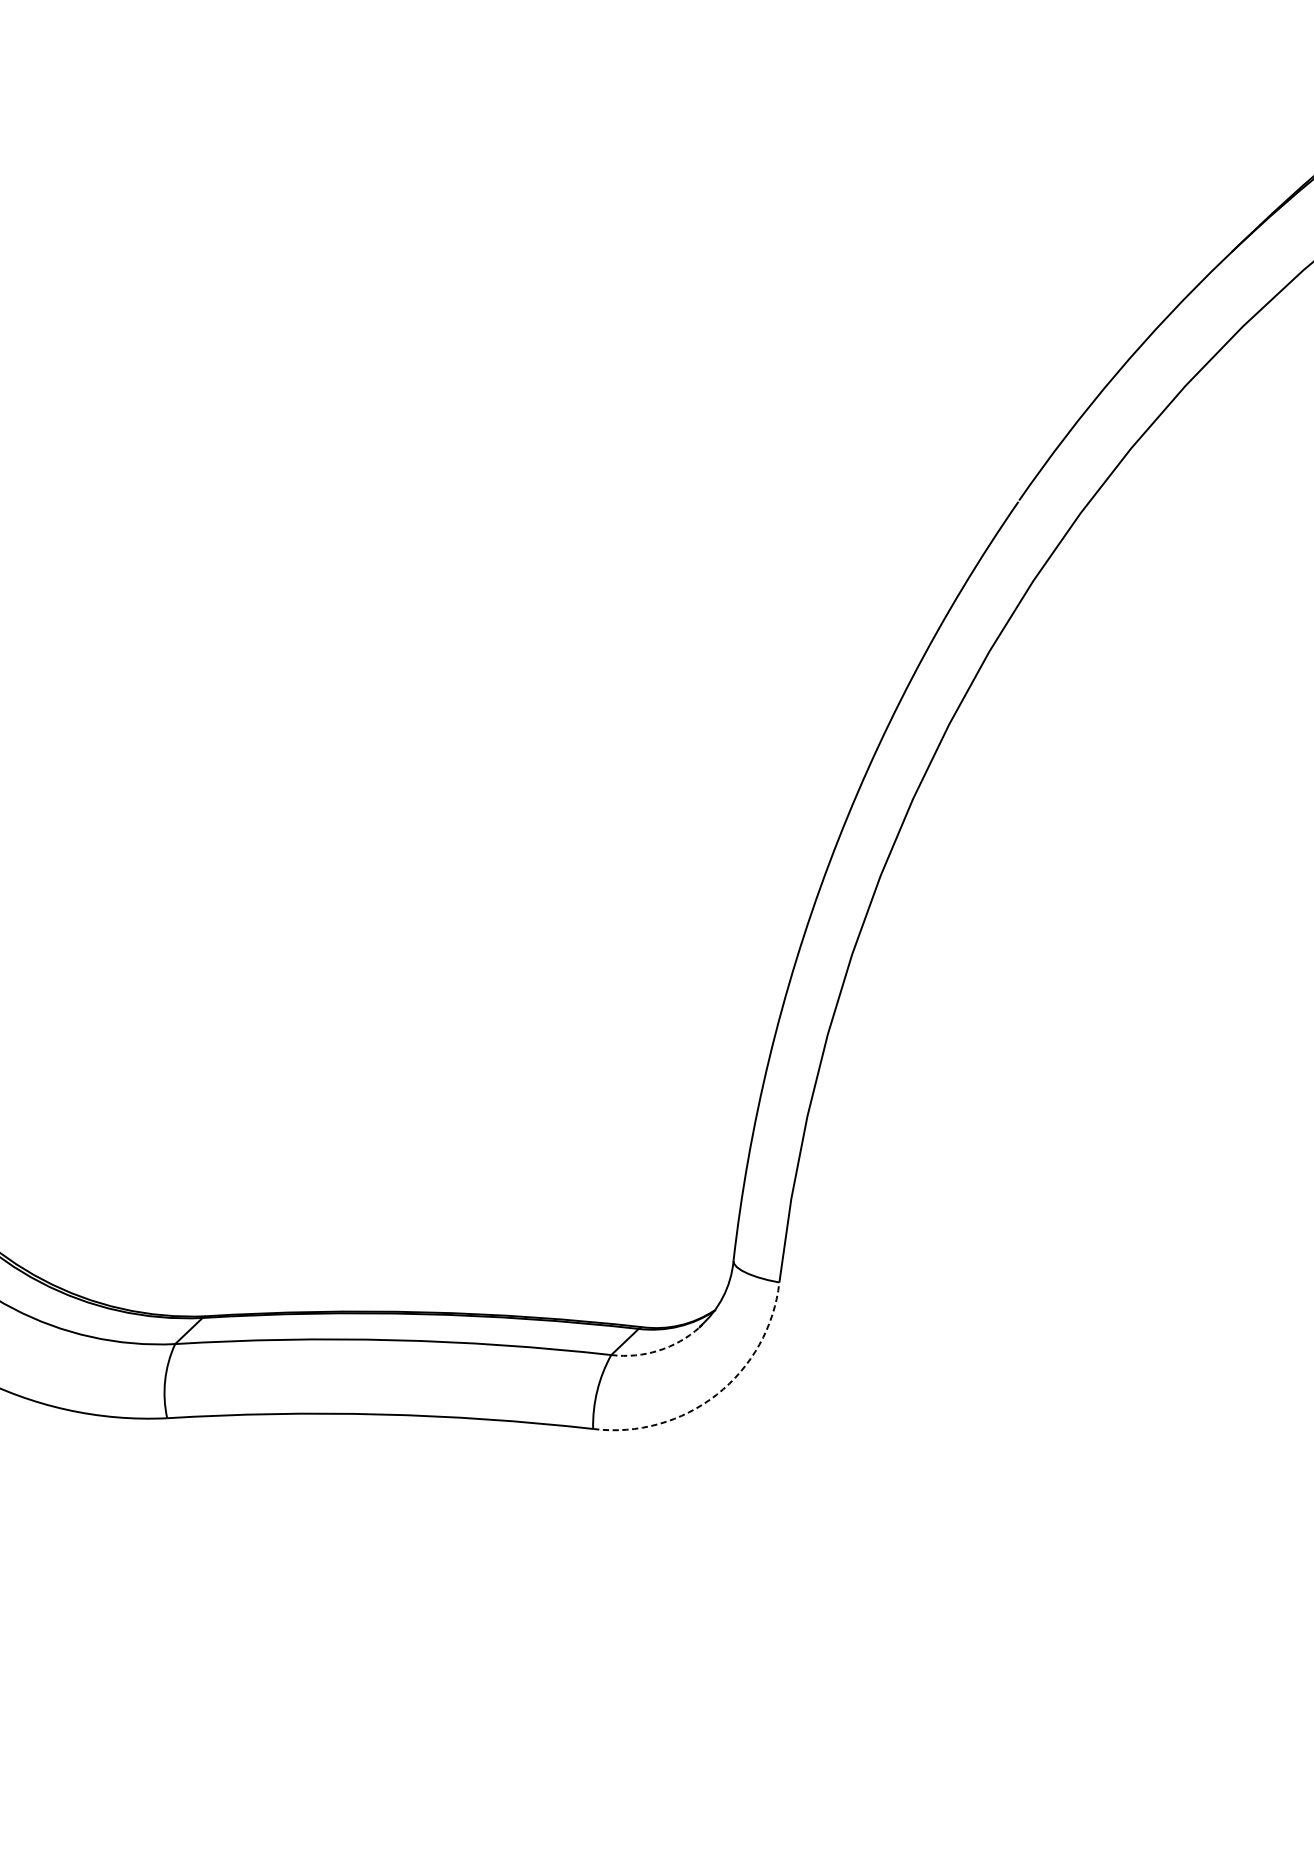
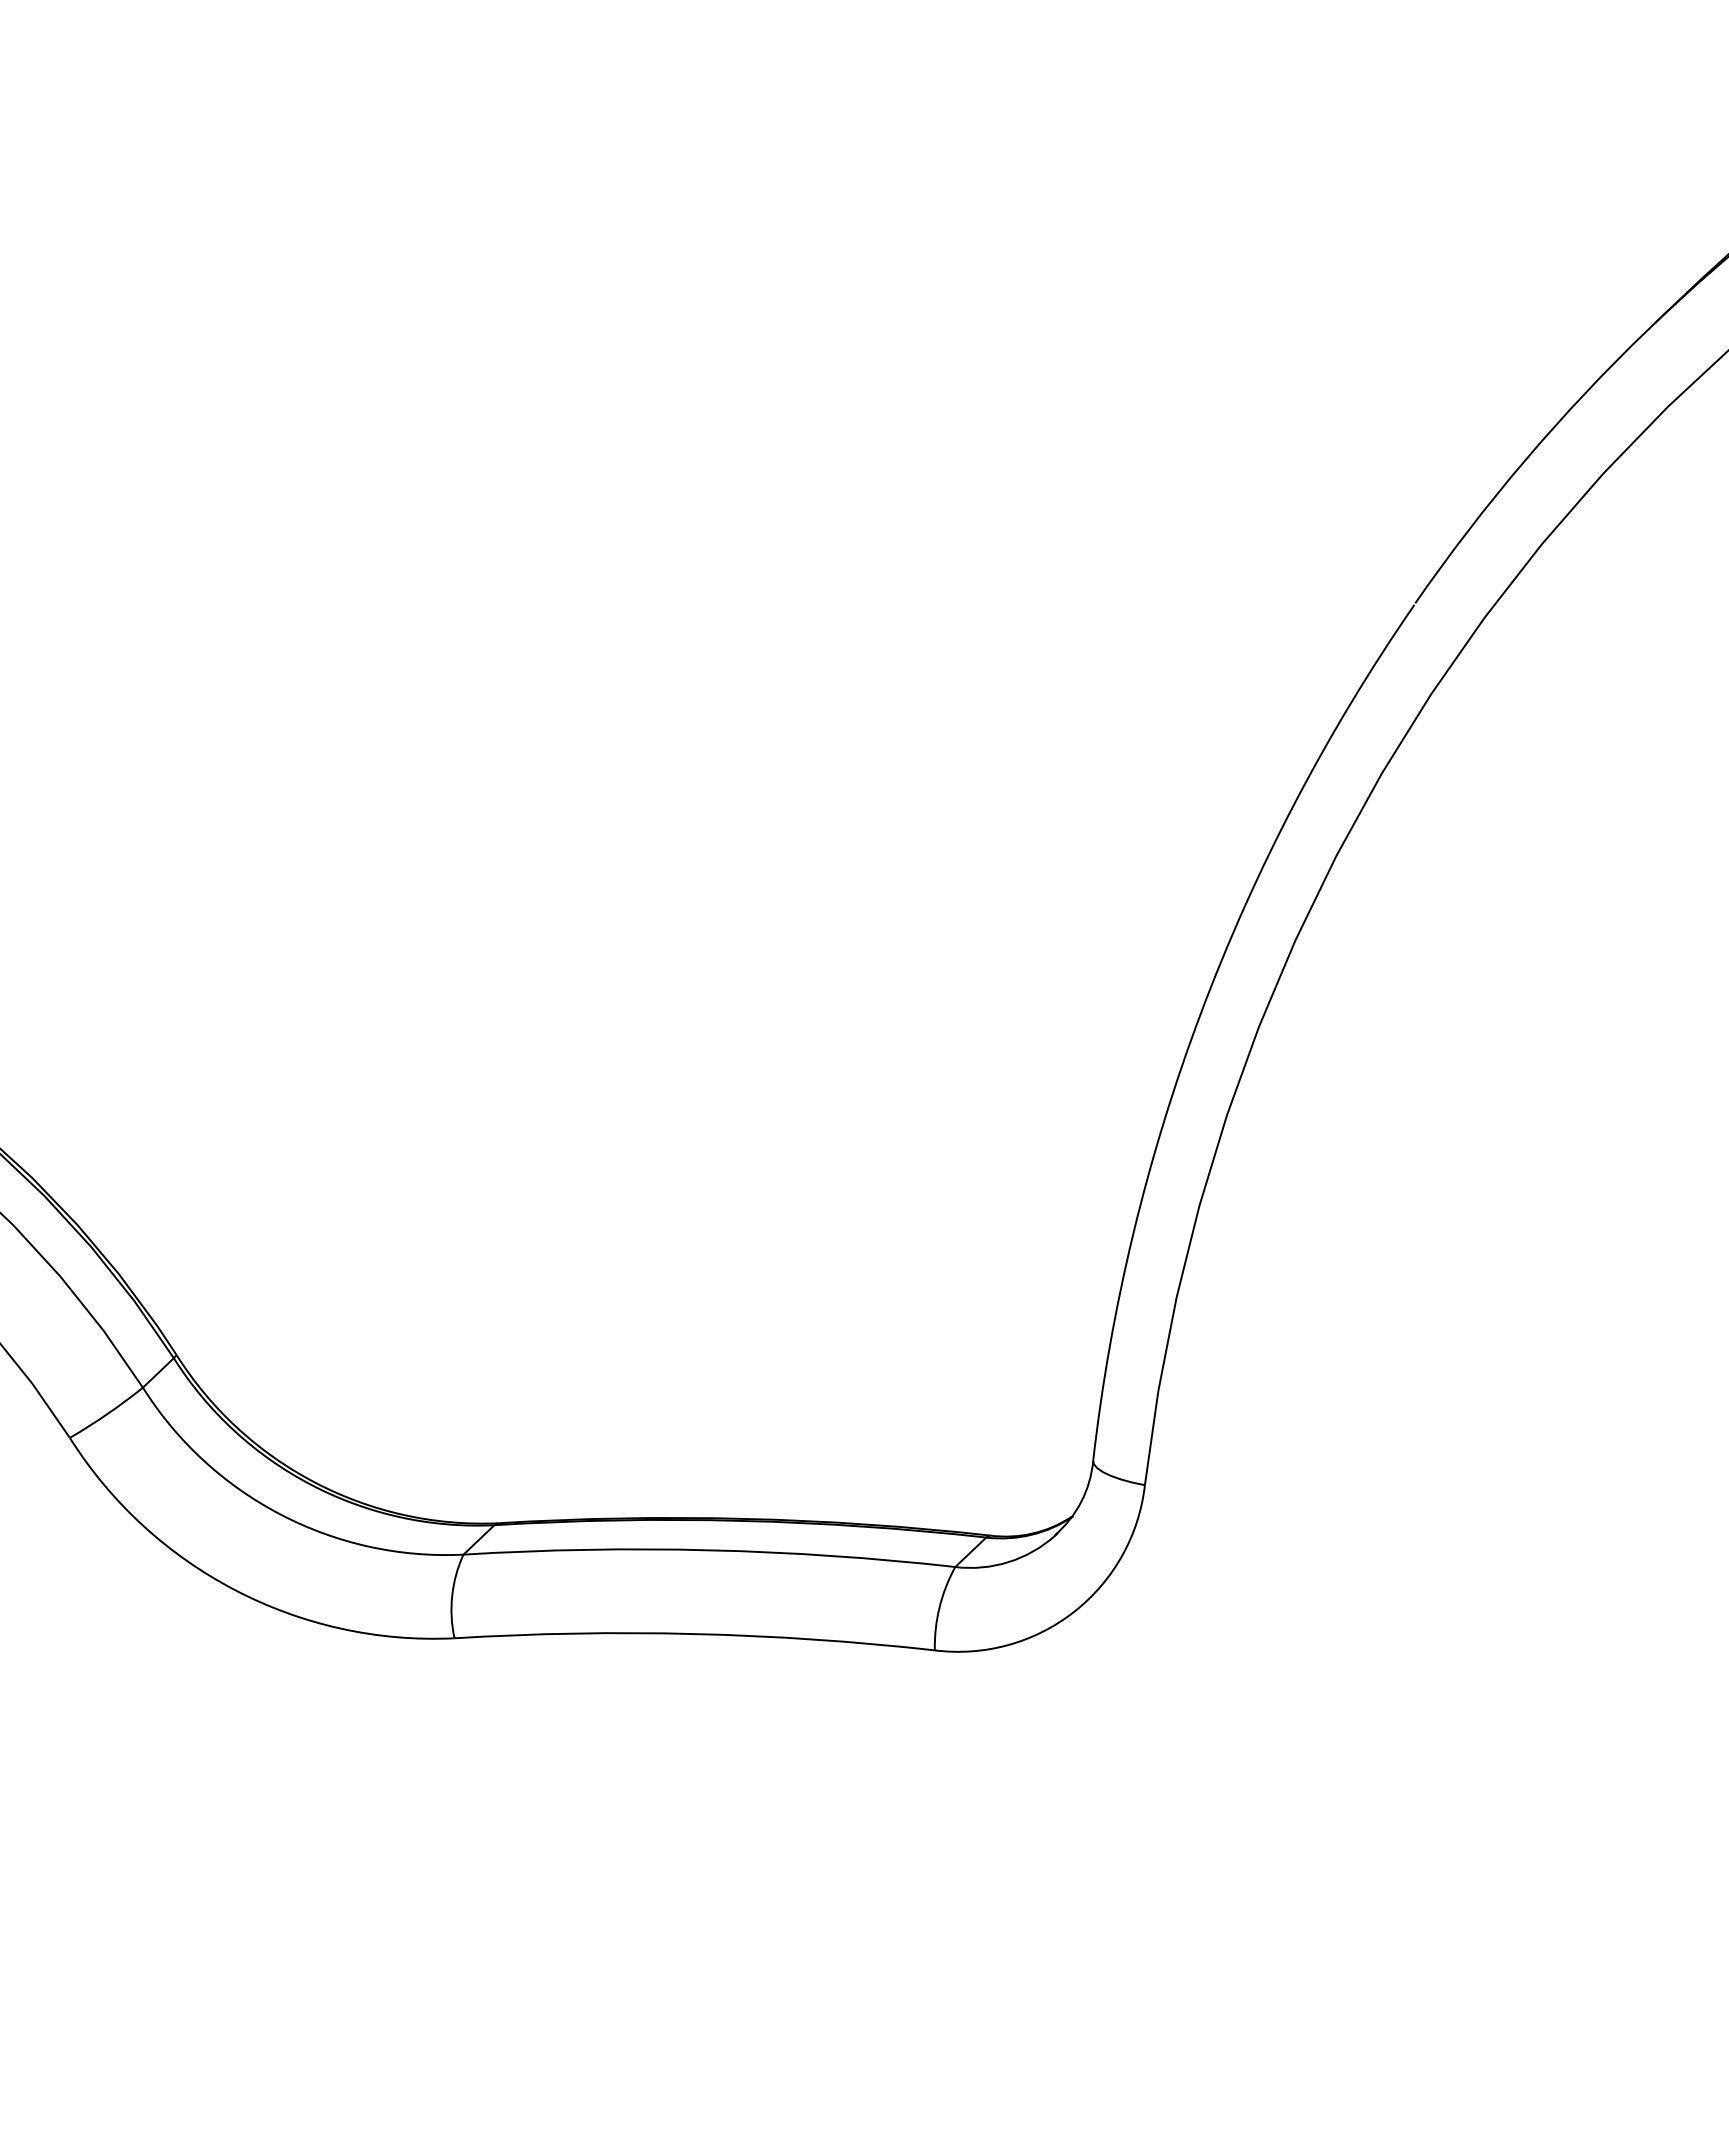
arc: (658, 1351) -> (1008, 1562), dashed -> solid
arc: (716, 1394) -> (1074, 1611), dashed -> solid

